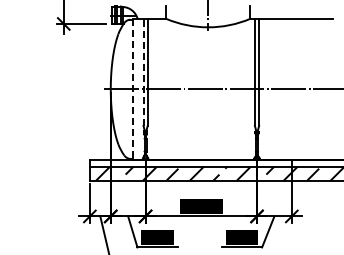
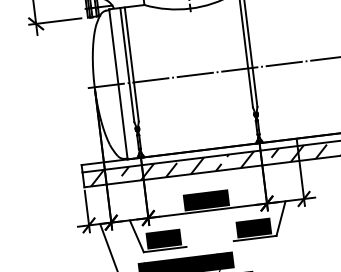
line: (143, 72) -> (127, 65), dashed -> solid
line: (133, 89) -> (118, 84), dashed -> solid

